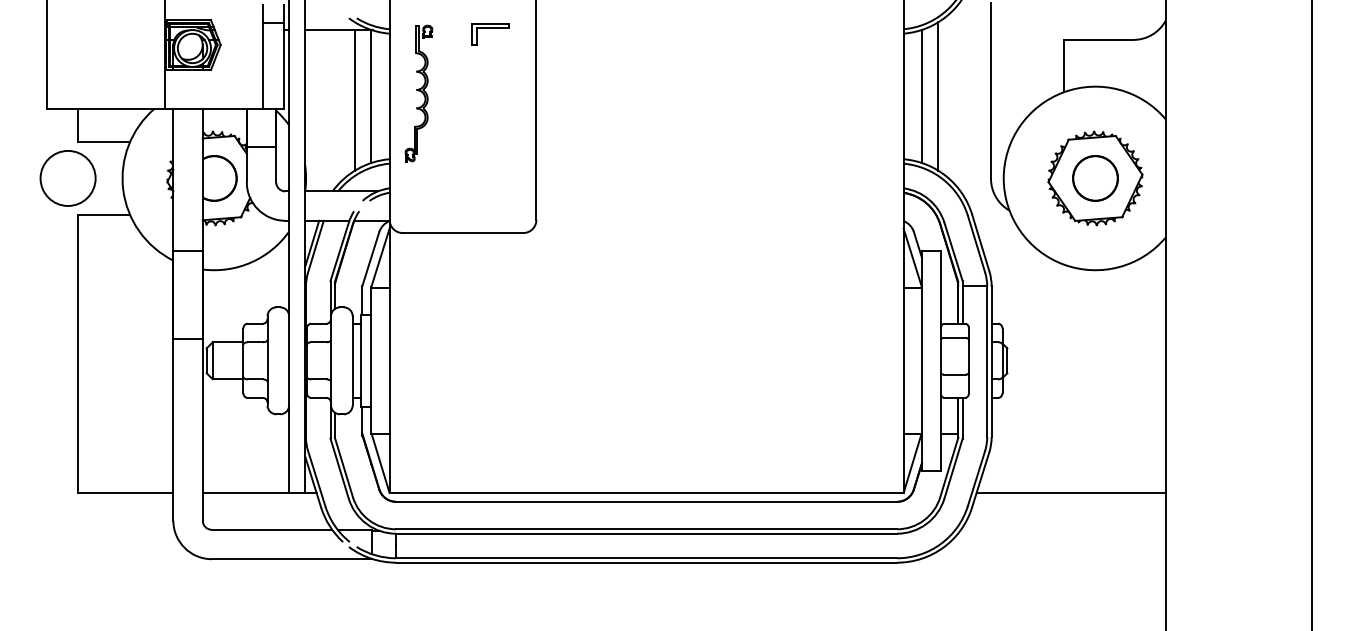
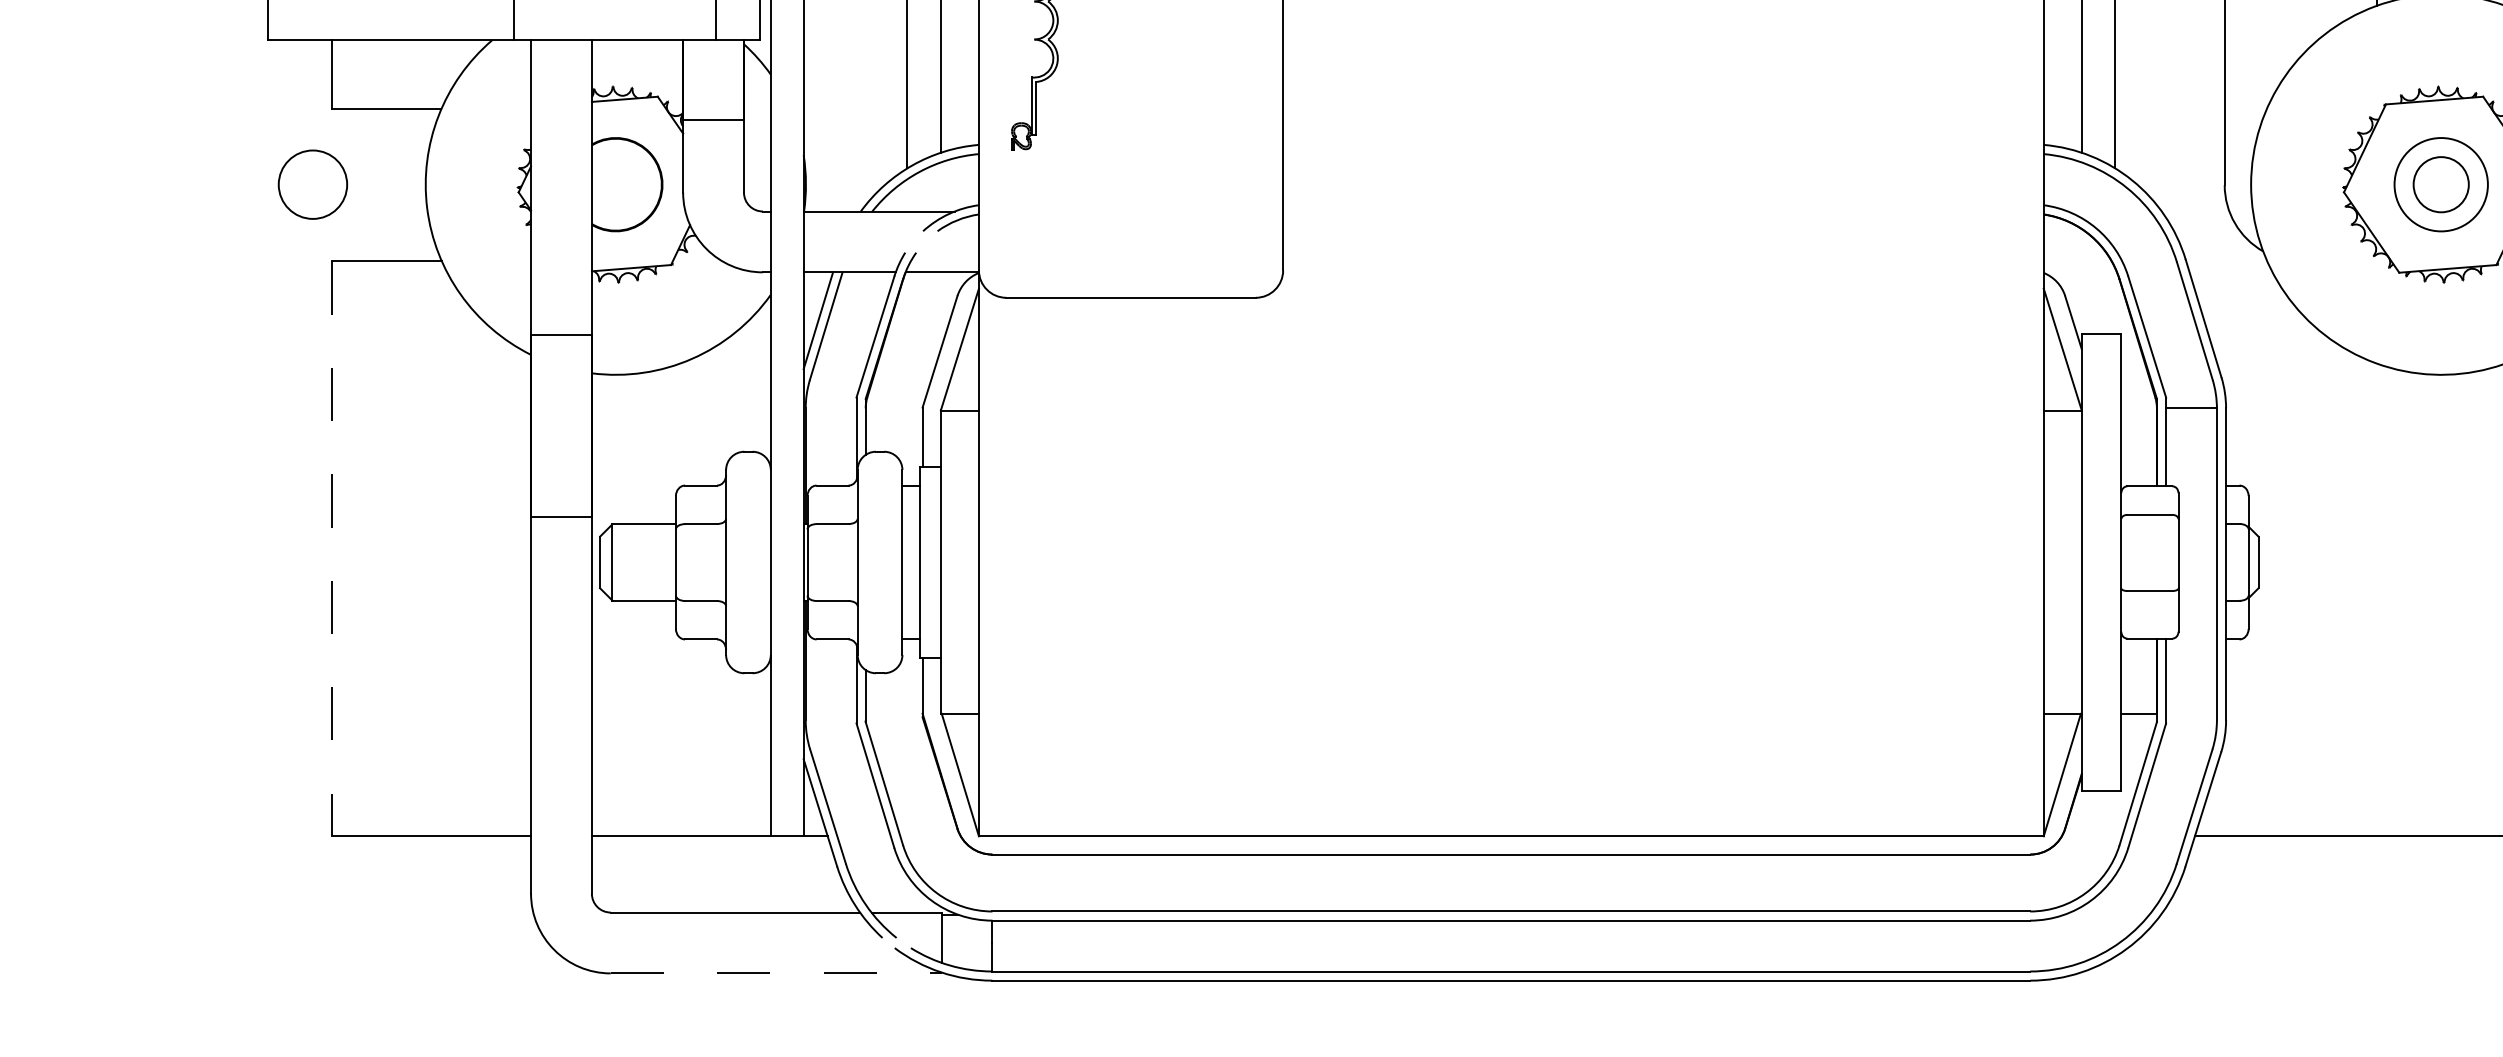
circle: (67, 177) -> (311, 182), size x0.6
circle: (1095, 178) -> (2441, 184), size x0.6
line: (77, 354) -> (332, 549), solid -> dashed
line: (291, 559) -> (775, 974), solid -> dashed

